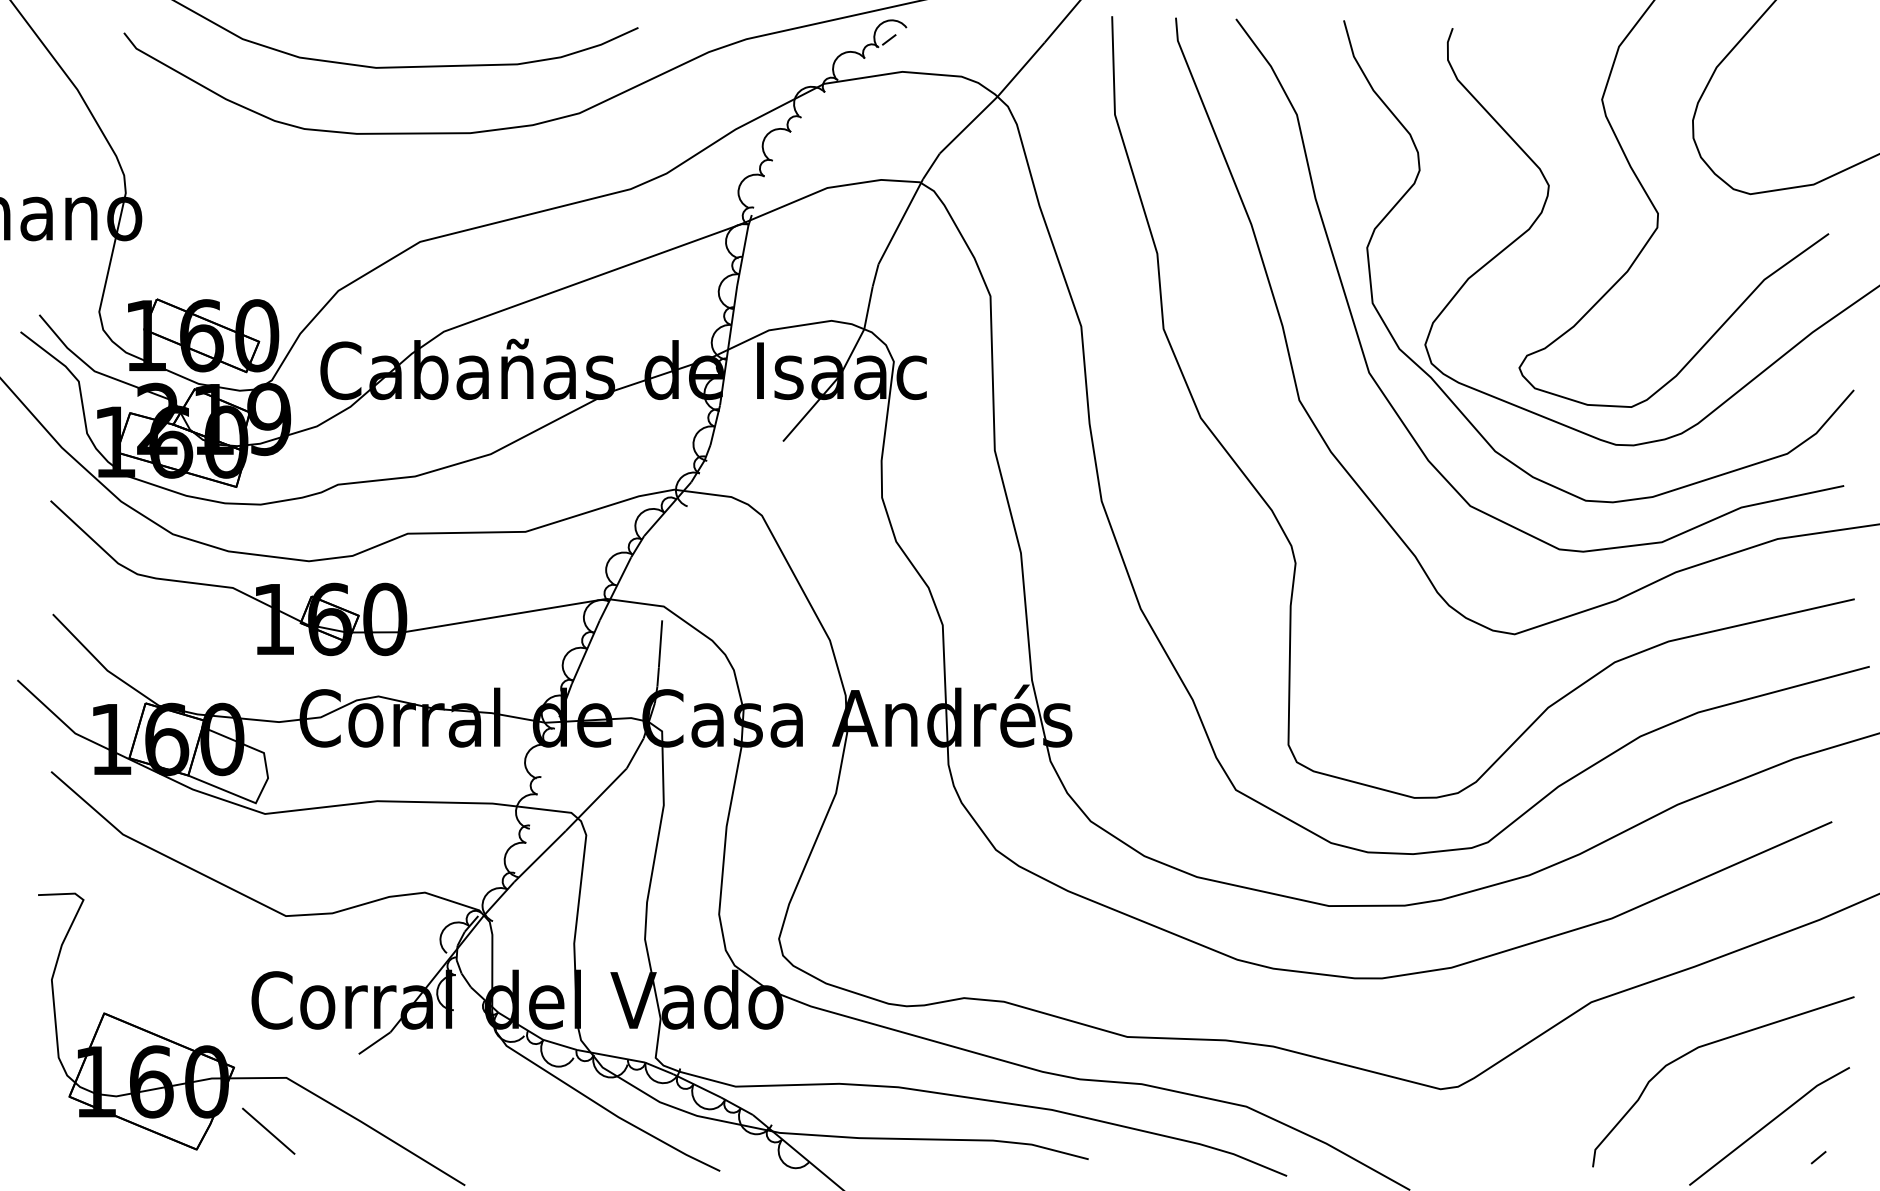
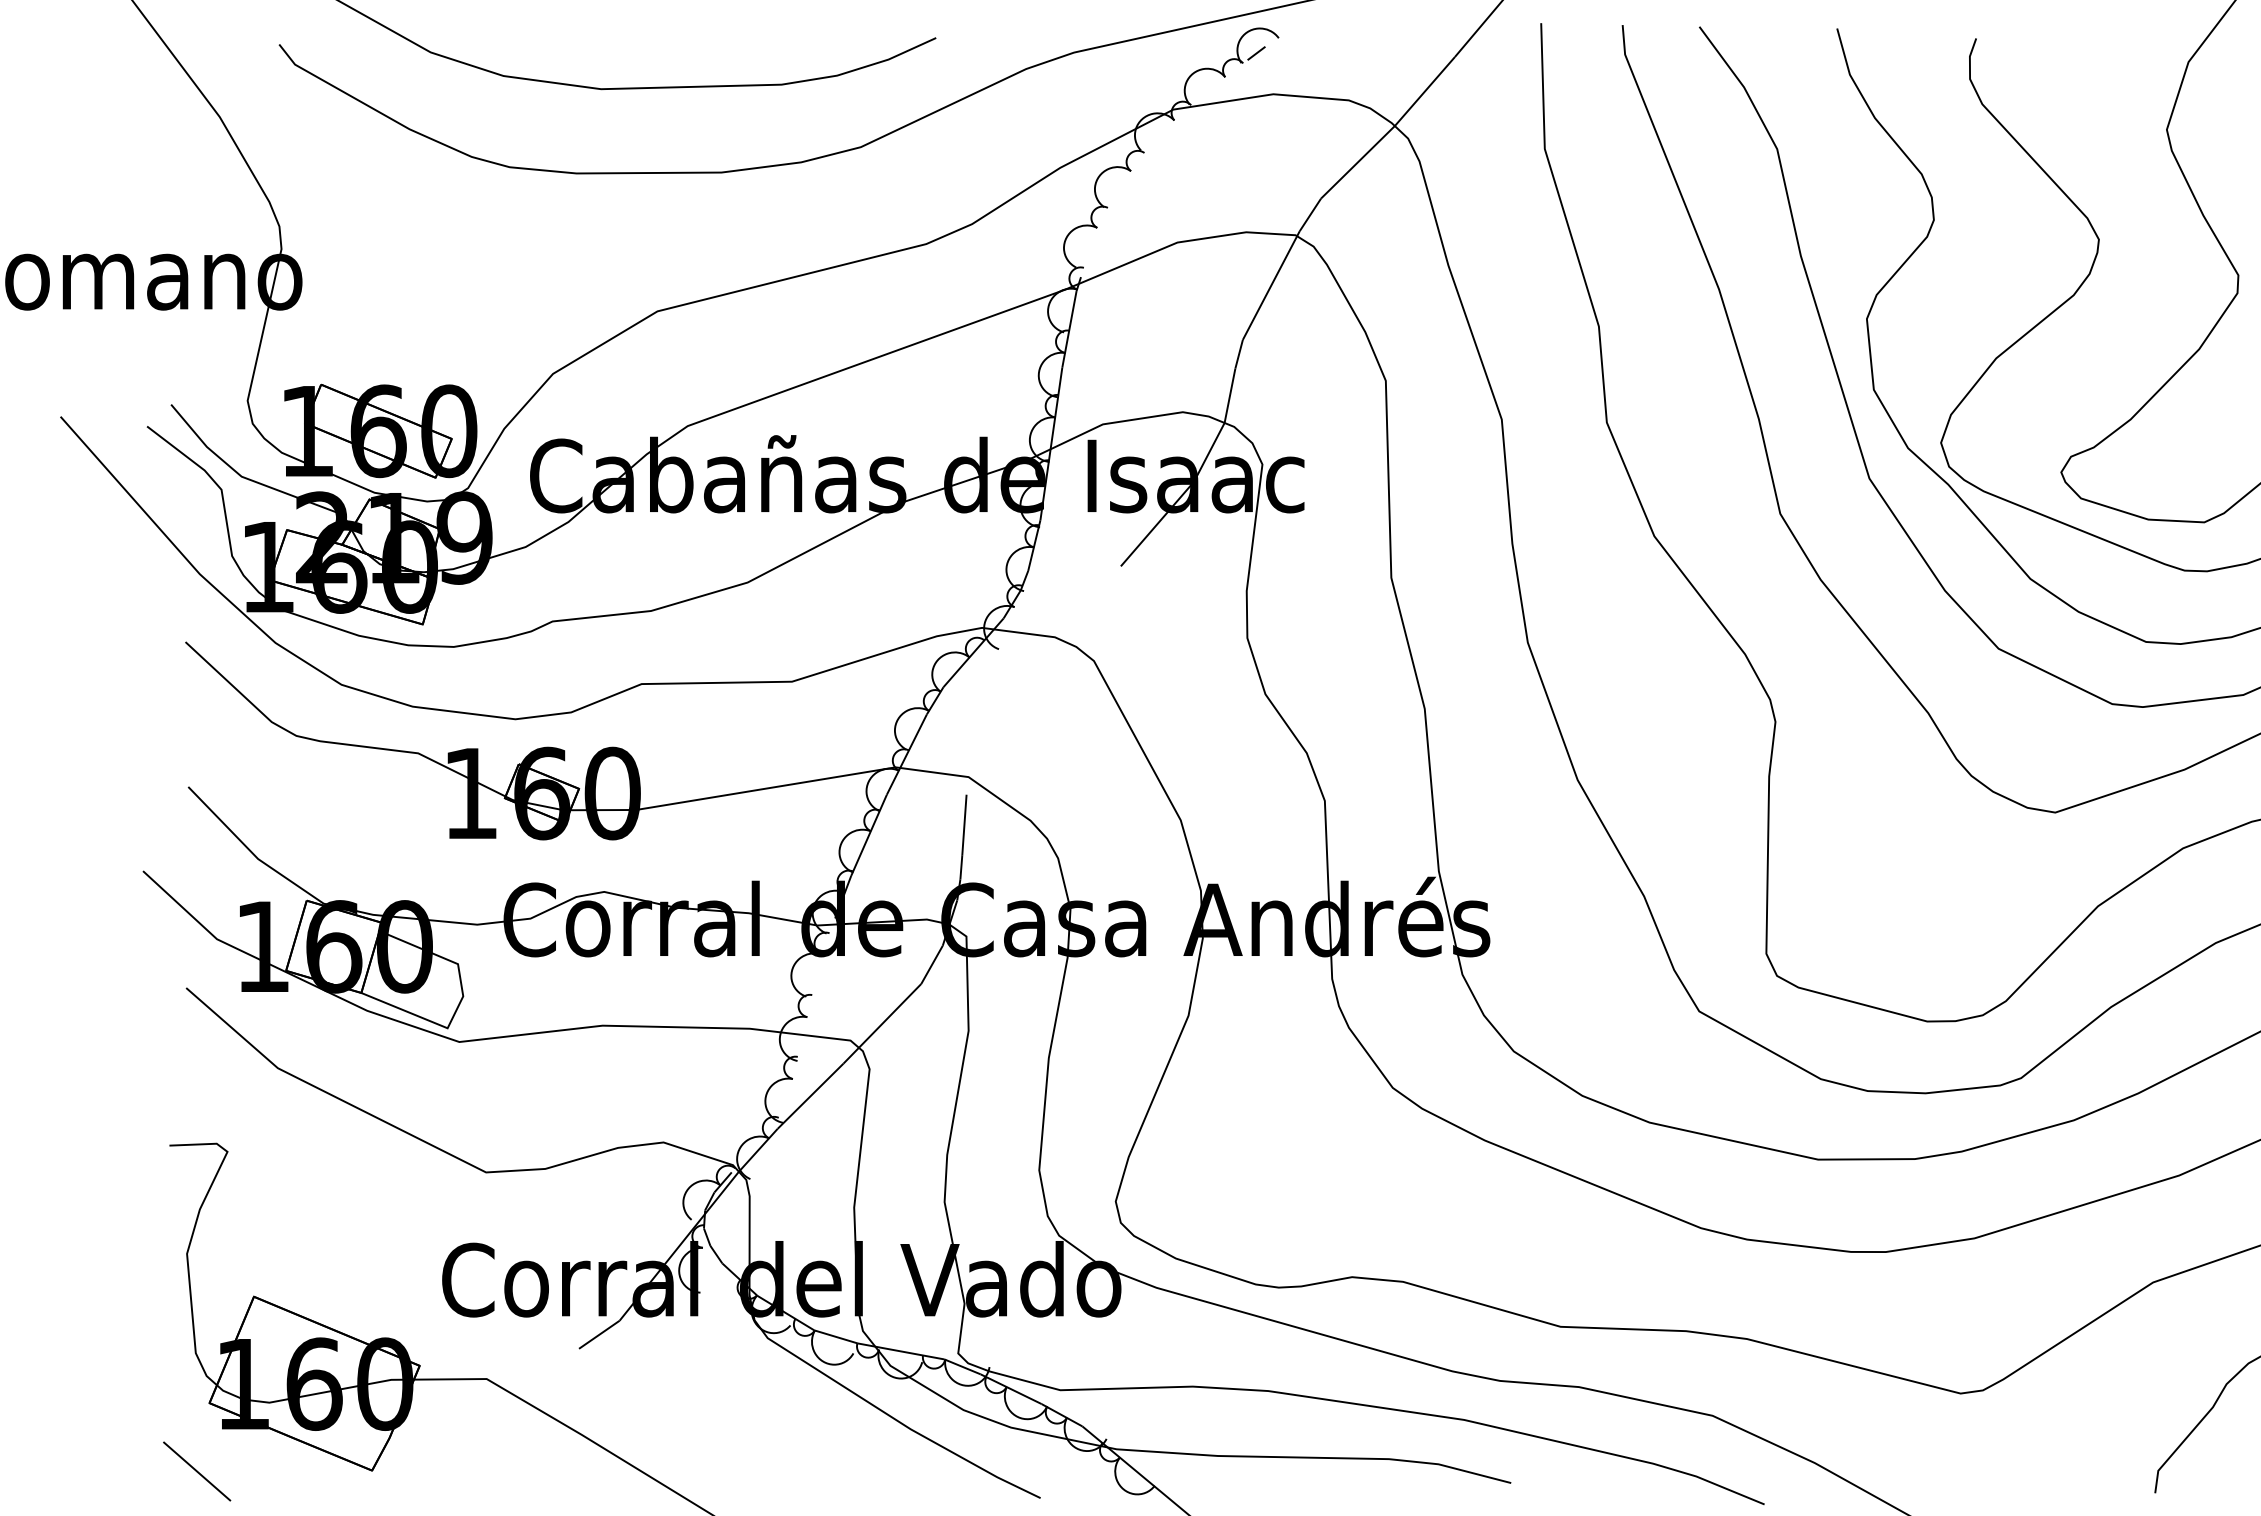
line: (268, 1130) -> (196, 1470), moved

